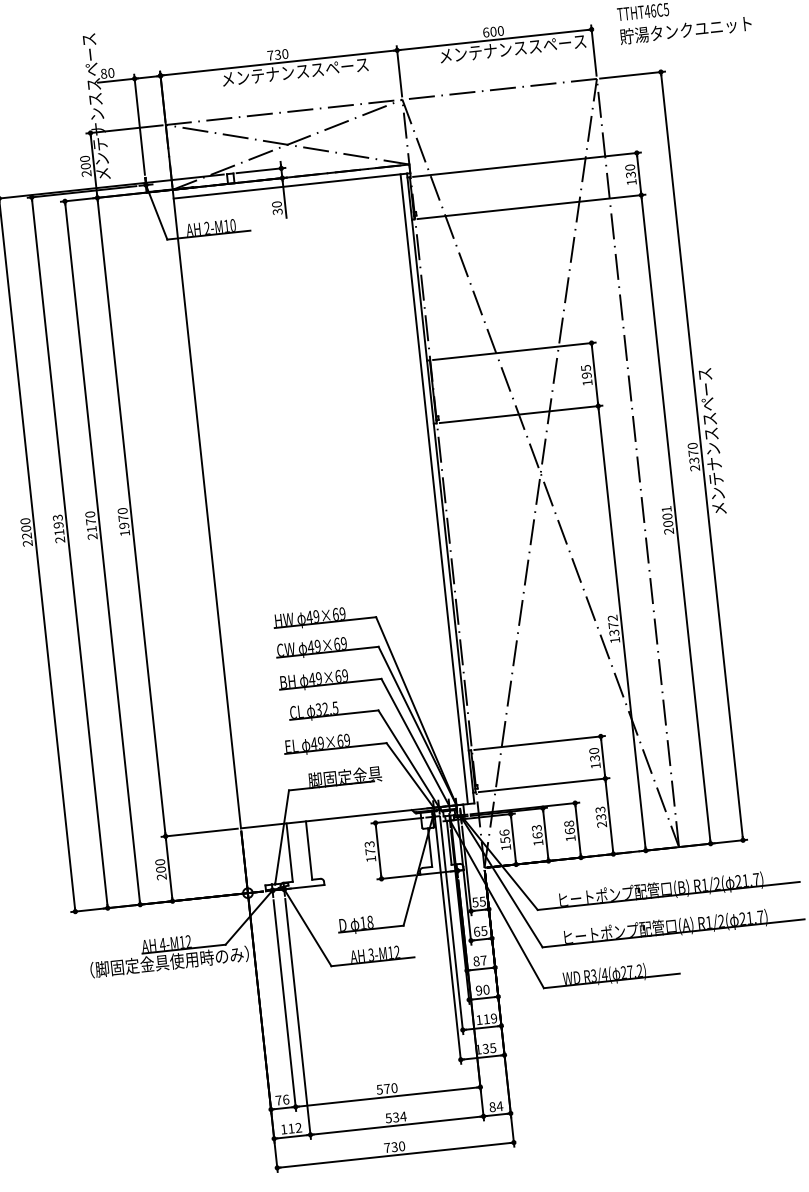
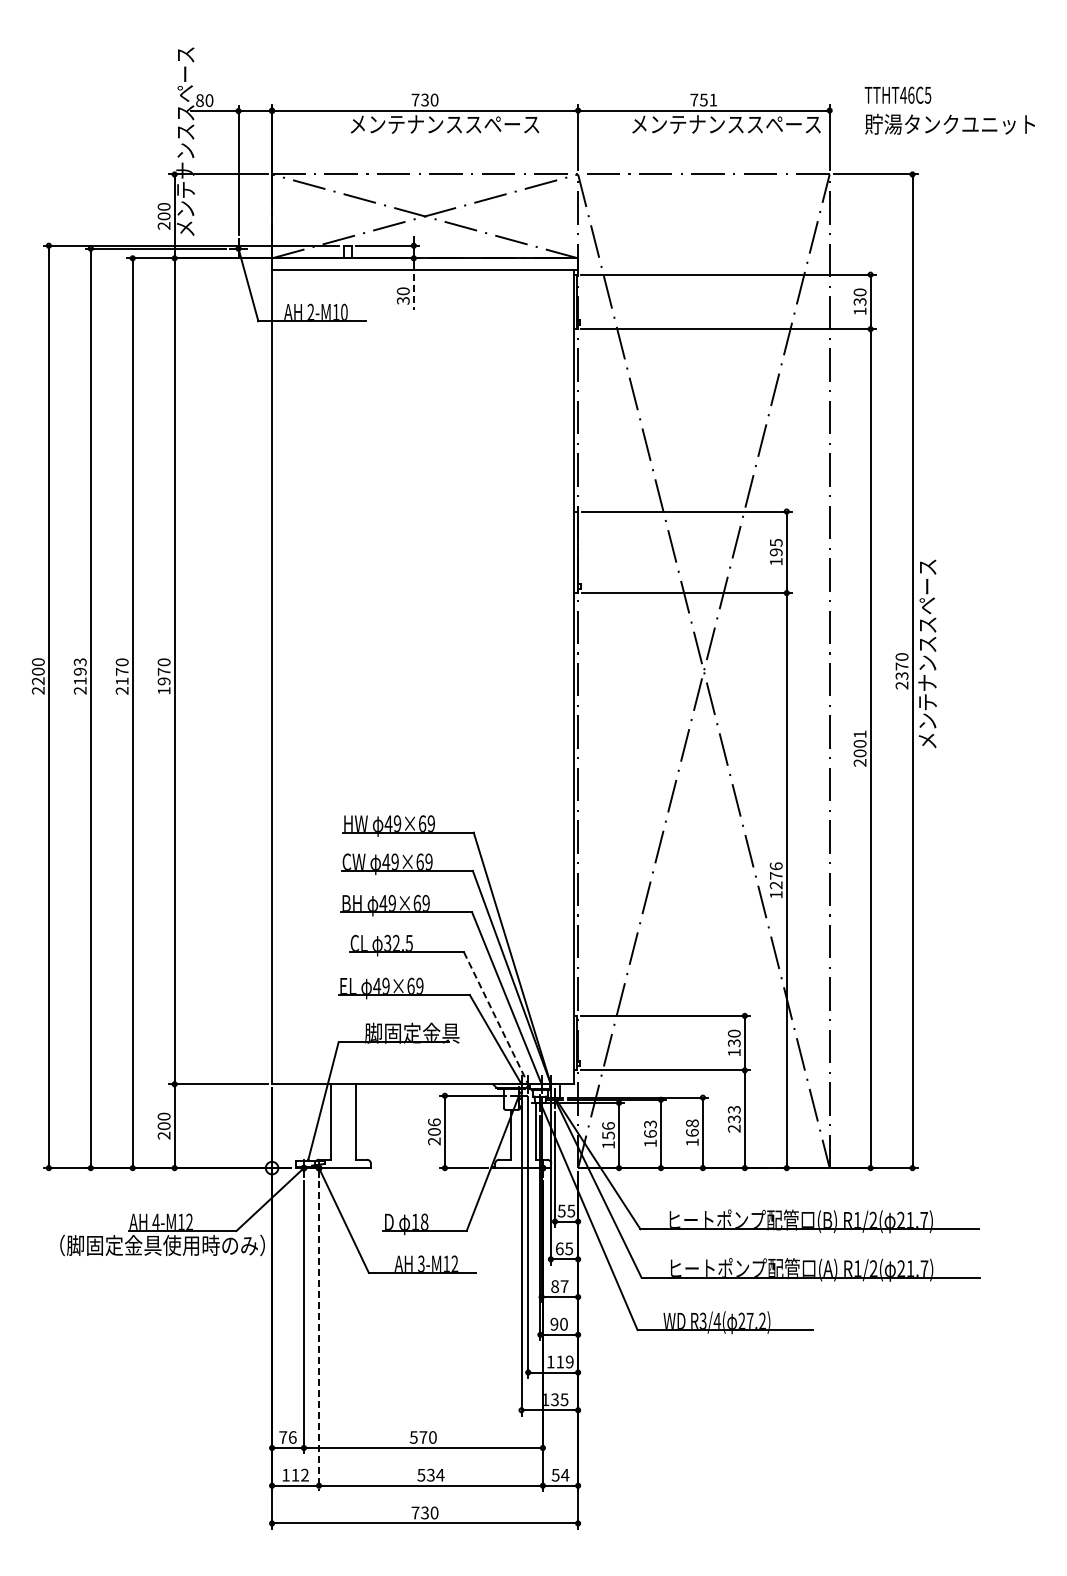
text: (493, 31) -> (703, 99), 600 -> 751
line: (284, 199) -> (413, 286), solid -> dashed
line: (434, 488) -> (565, 676), removed
text: (612, 625) -> (775, 875), 1372 -> 1276
line: (409, 758) -> (496, 1018), solid -> dashed
text: (370, 851) -> (434, 1131), 173 -> 206
line: (298, 1019) -> (319, 1336), solid -> dashed
text: (492, 1106) -> (555, 1474), 84 -> 54

